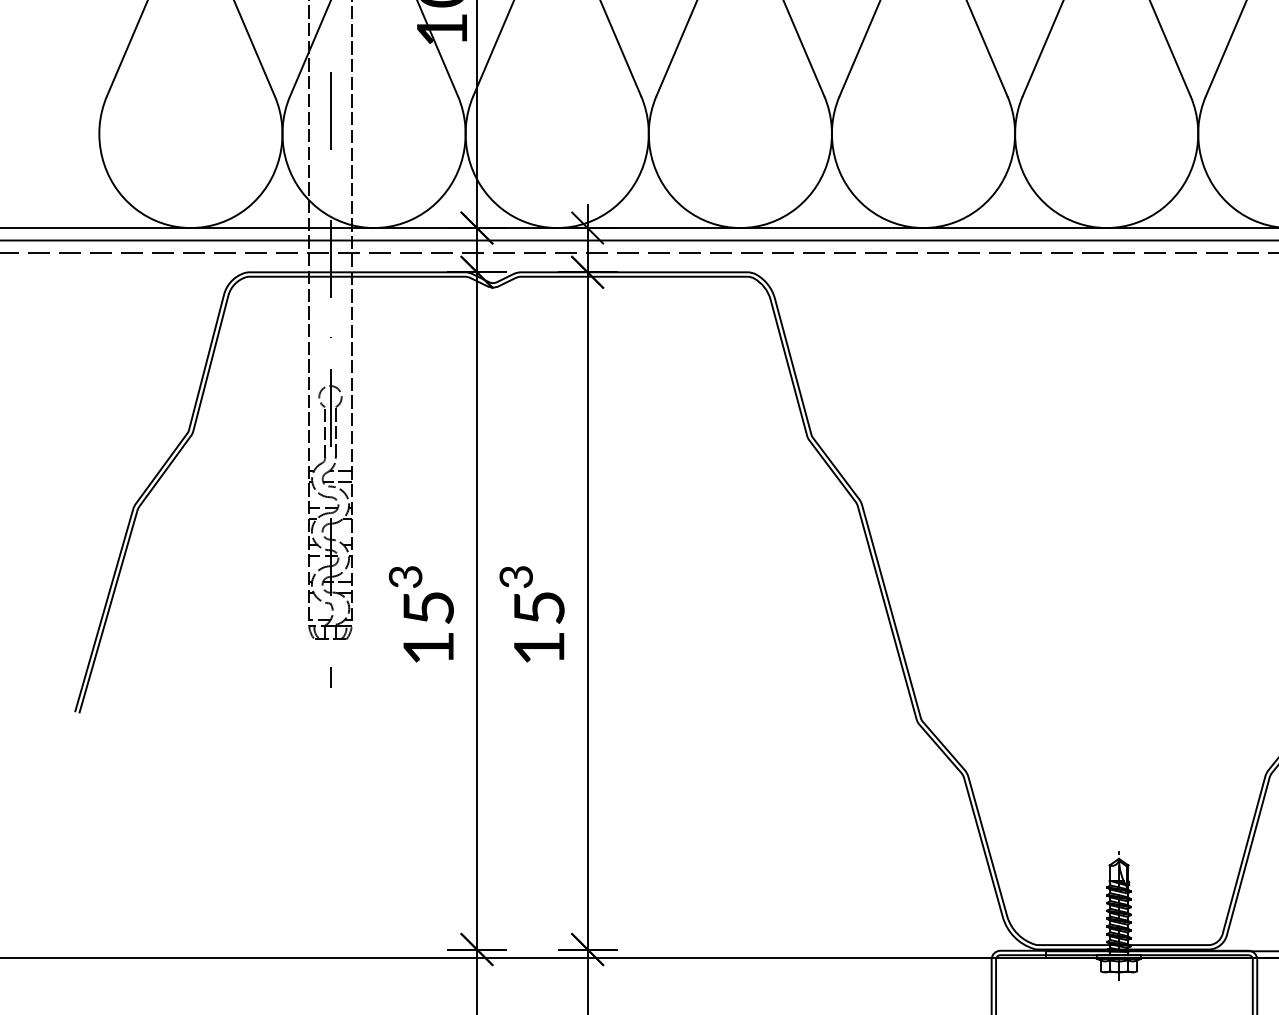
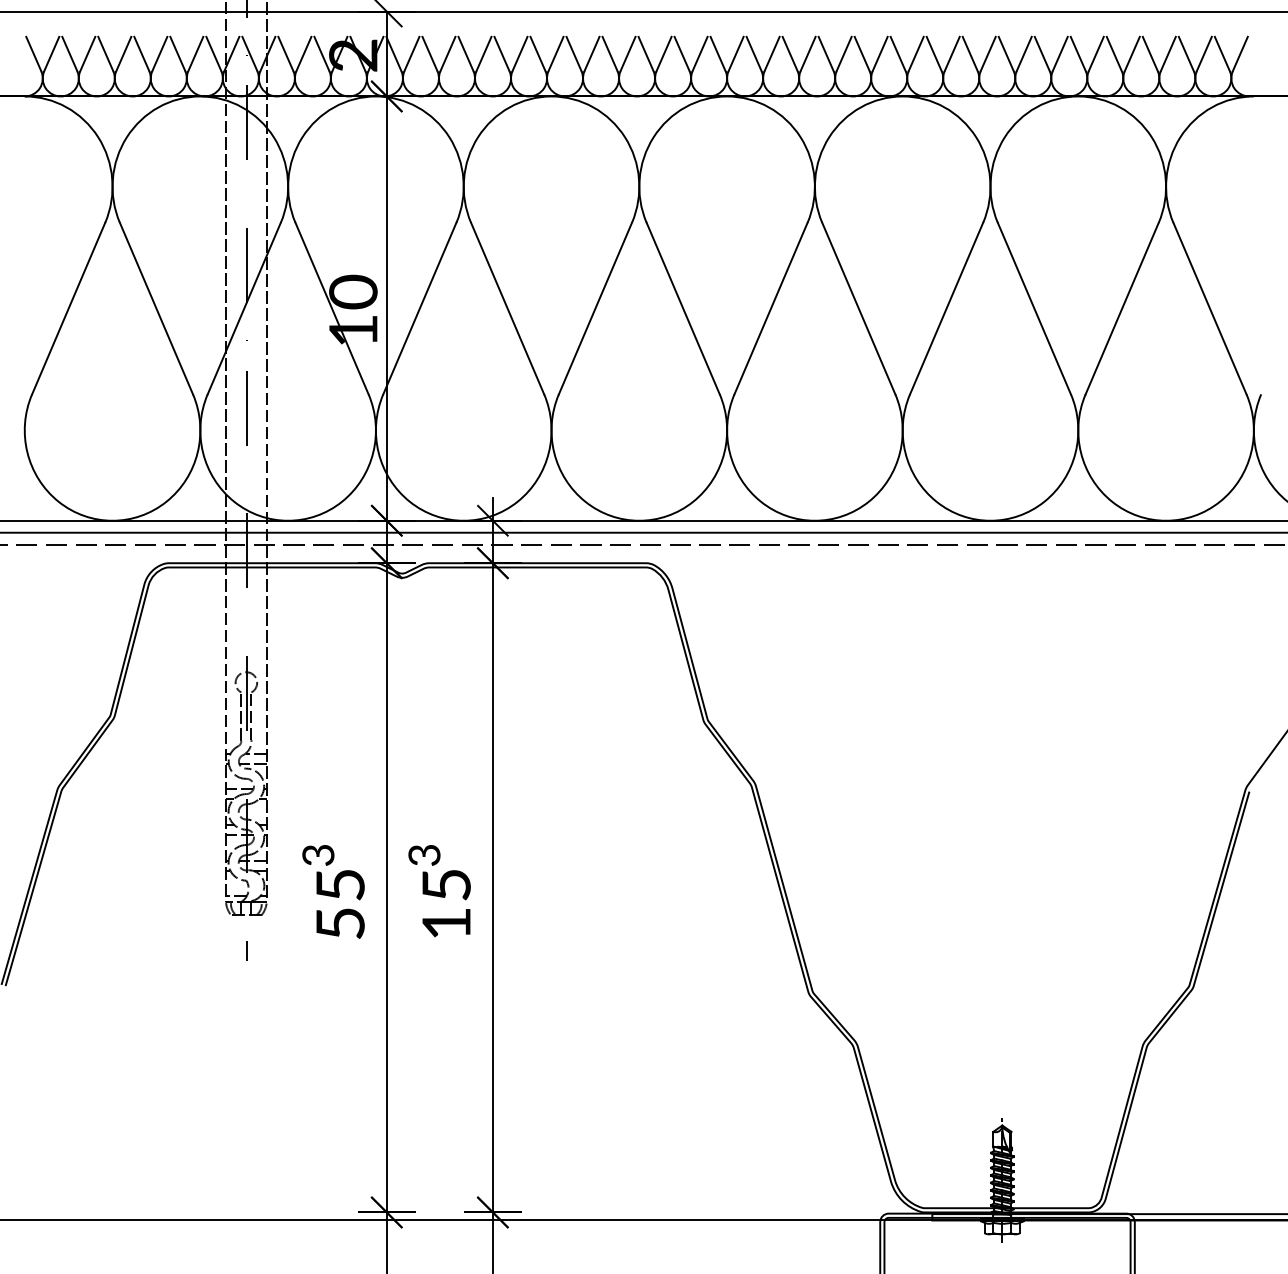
text: (428, 648) -> (340, 923), 15 -> 55

